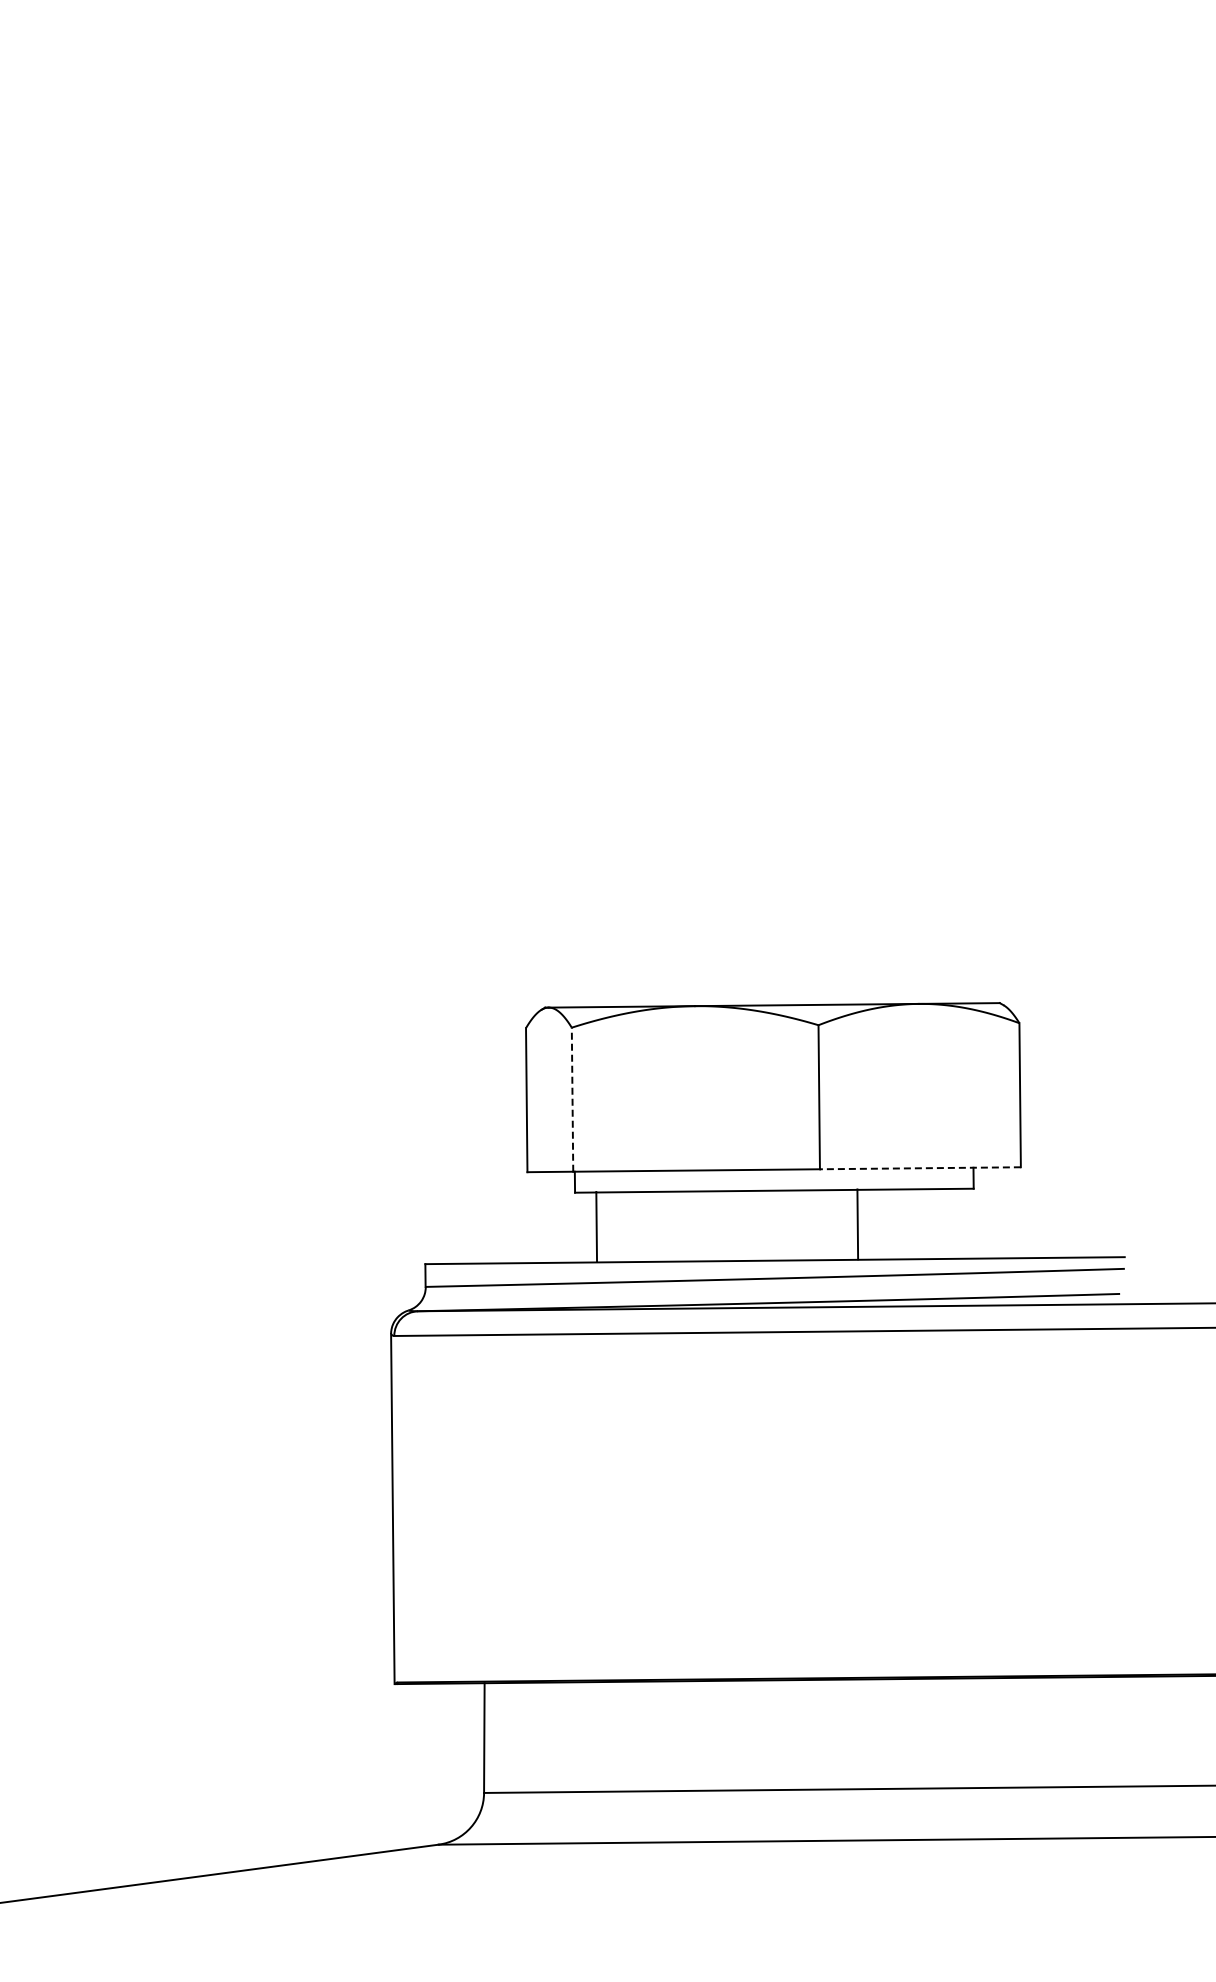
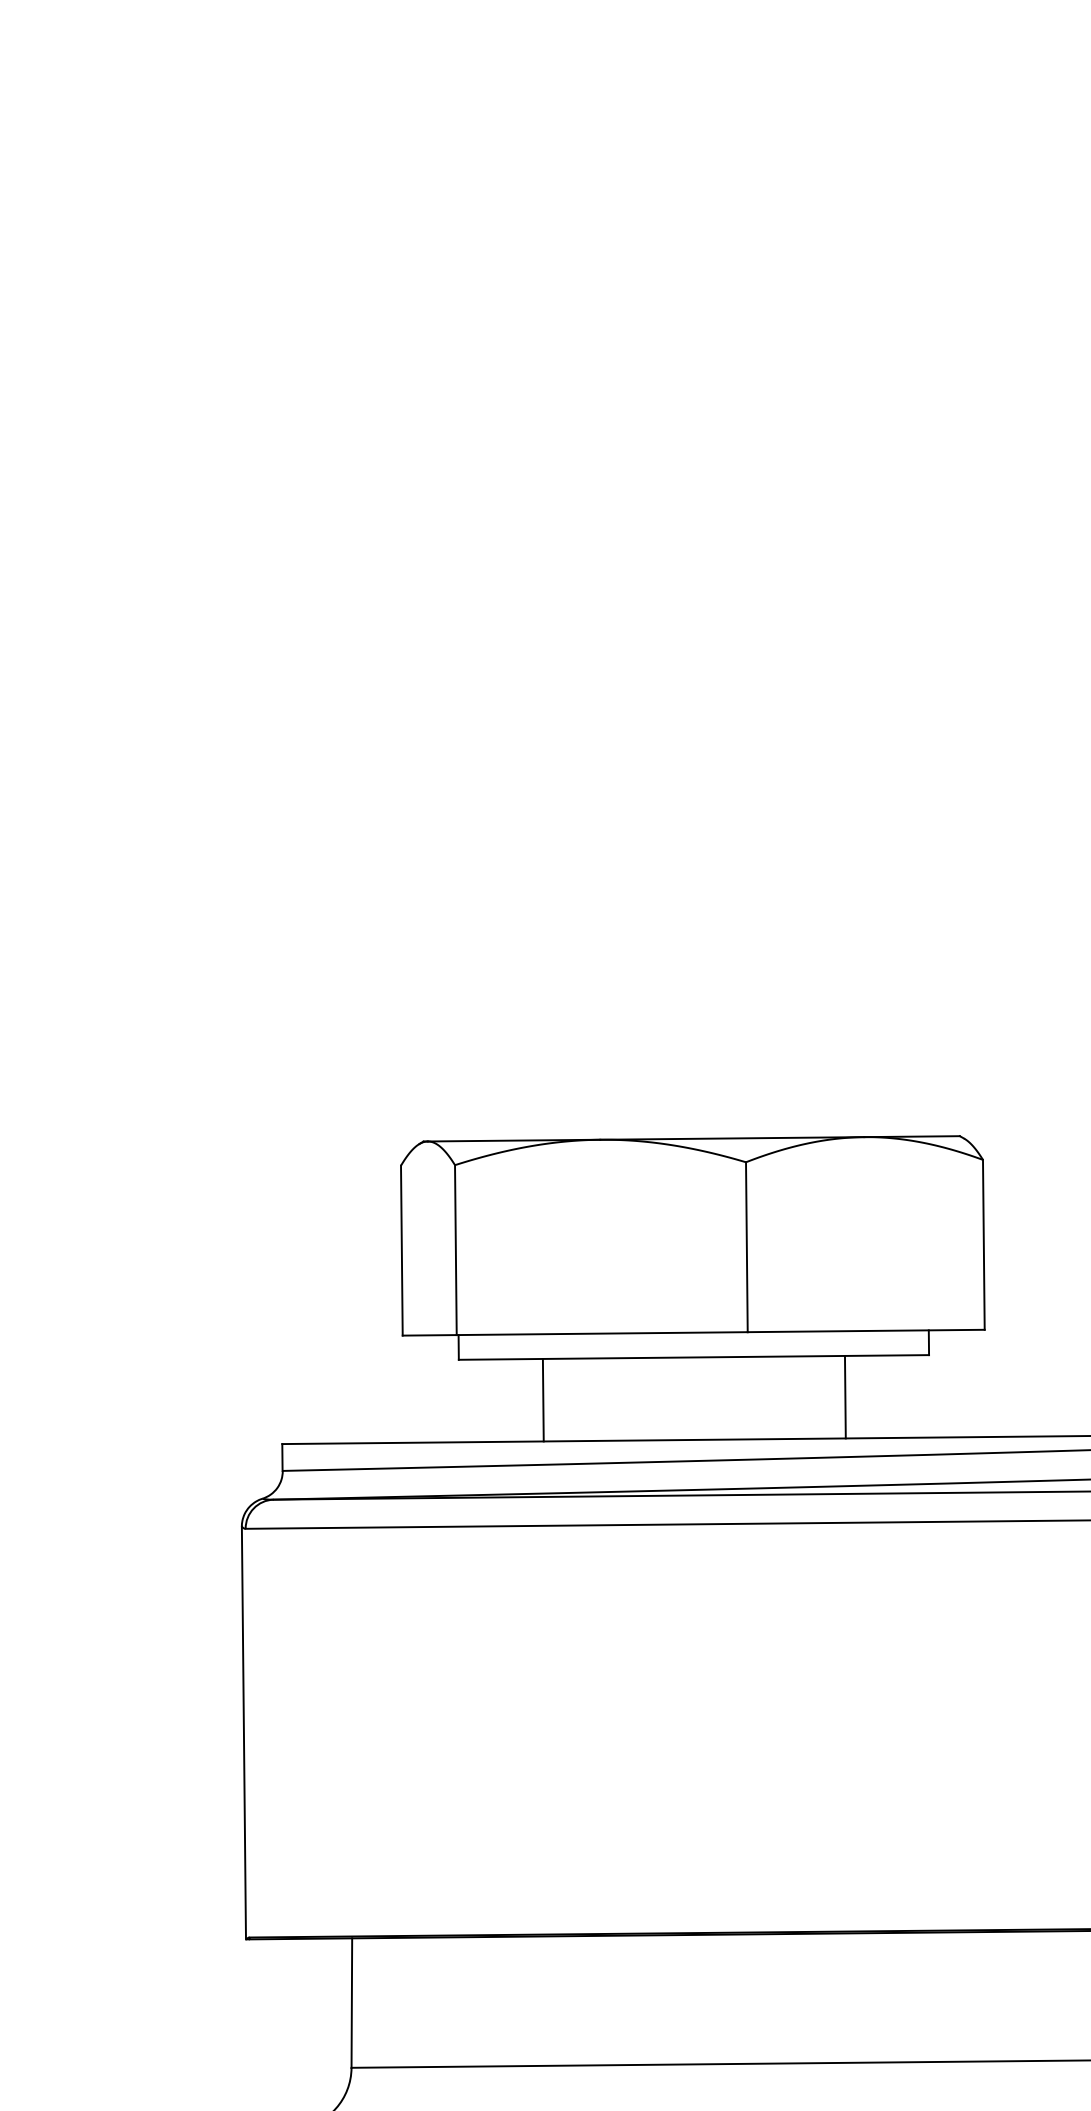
line: (572, 1099) -> (455, 1249), dashed -> solid
line: (919, 1168) -> (865, 1331), dashed -> solid
line: (857, 1224) -> (845, 1397), moved
line: (596, 1226) -> (543, 1399), moved

